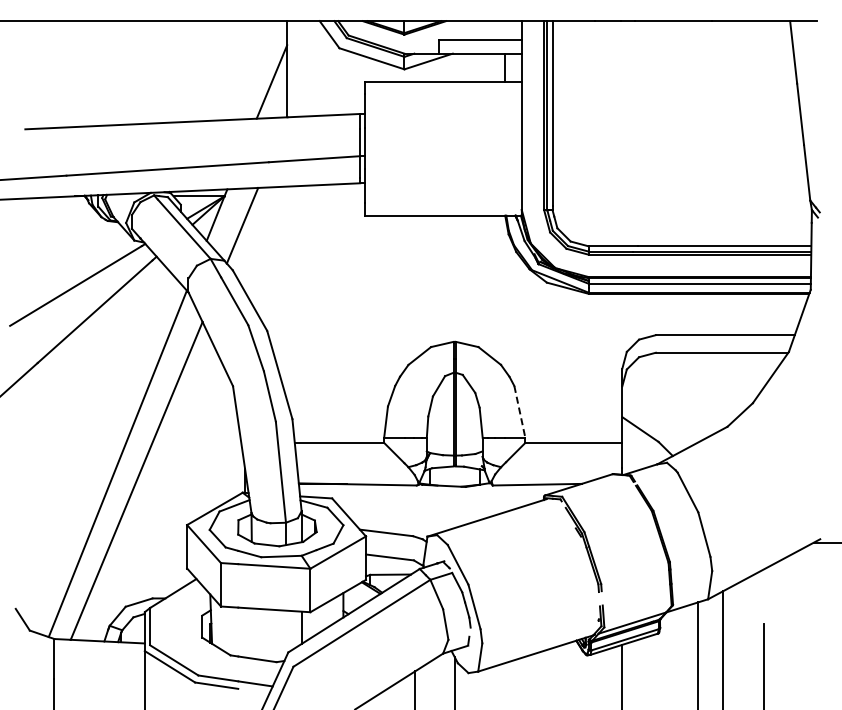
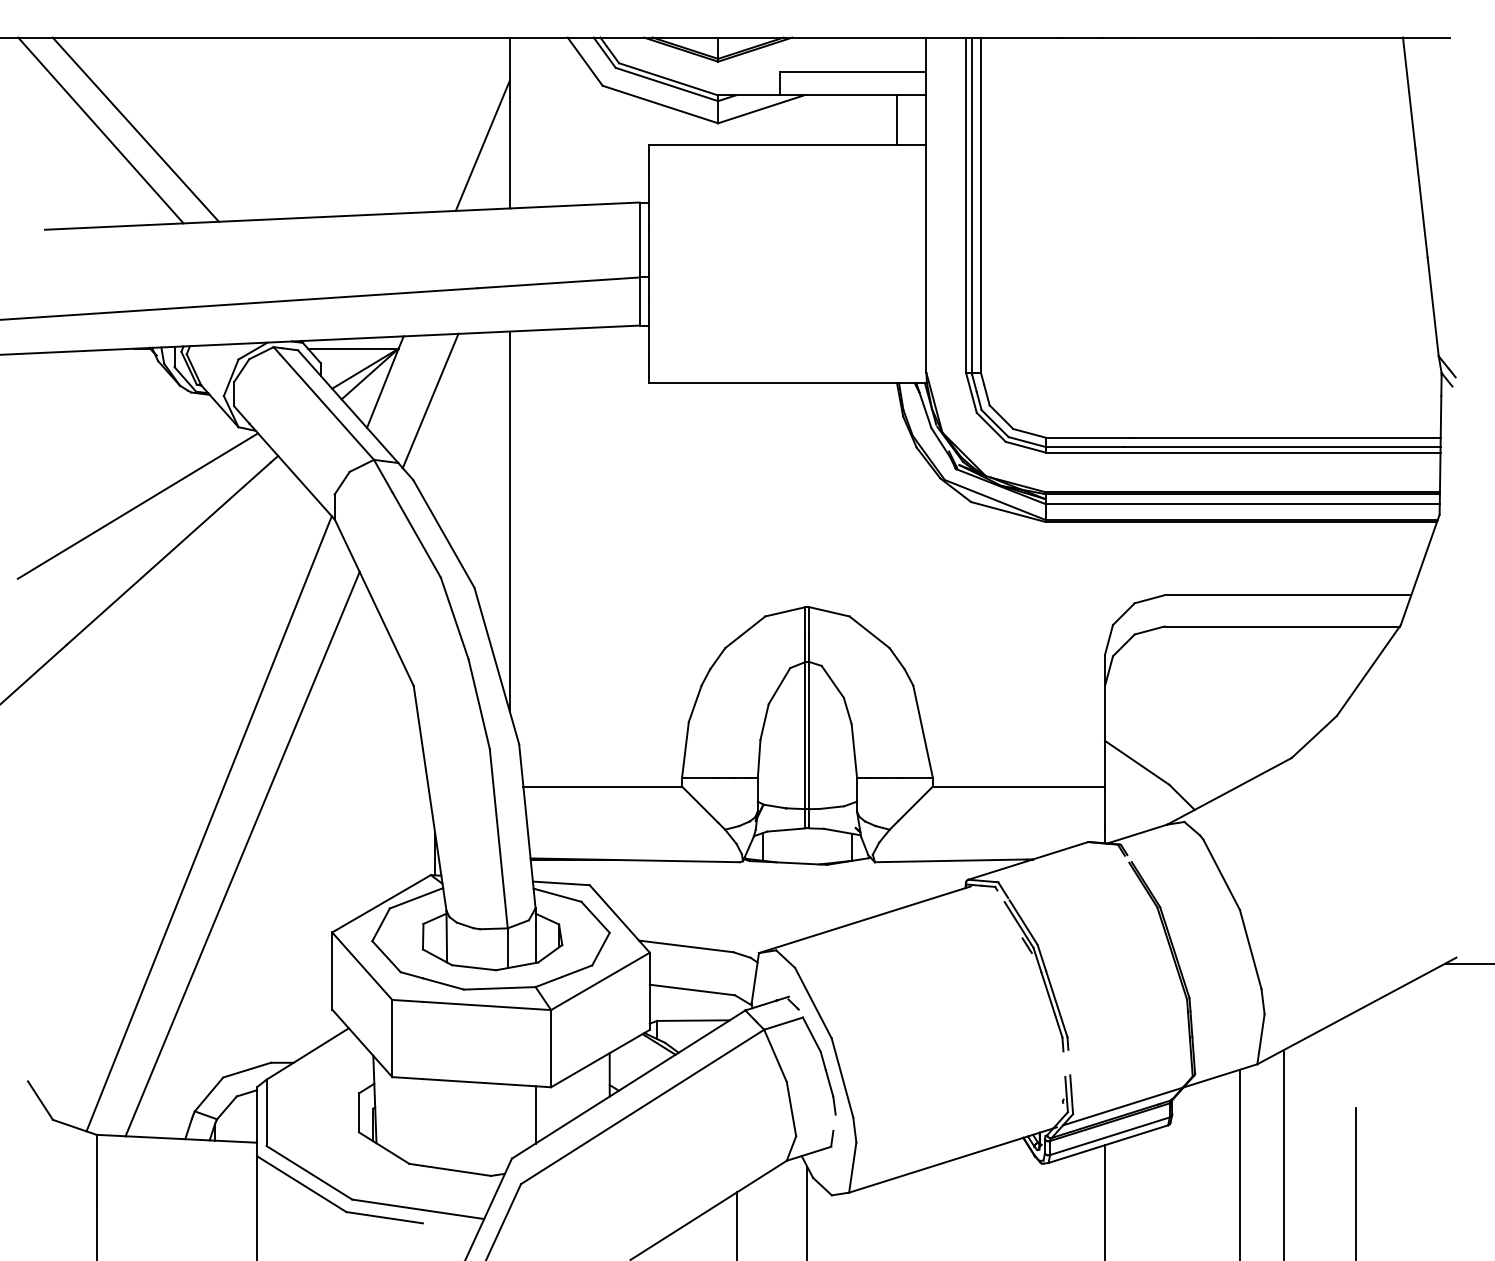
line: (76, 72) -> (135, 128), added
line: (56, 73) -> (100, 130), added
line: (287, 293) -> (510, 521), added
line: (519, 411) -> (922, 730), dashed -> solid

